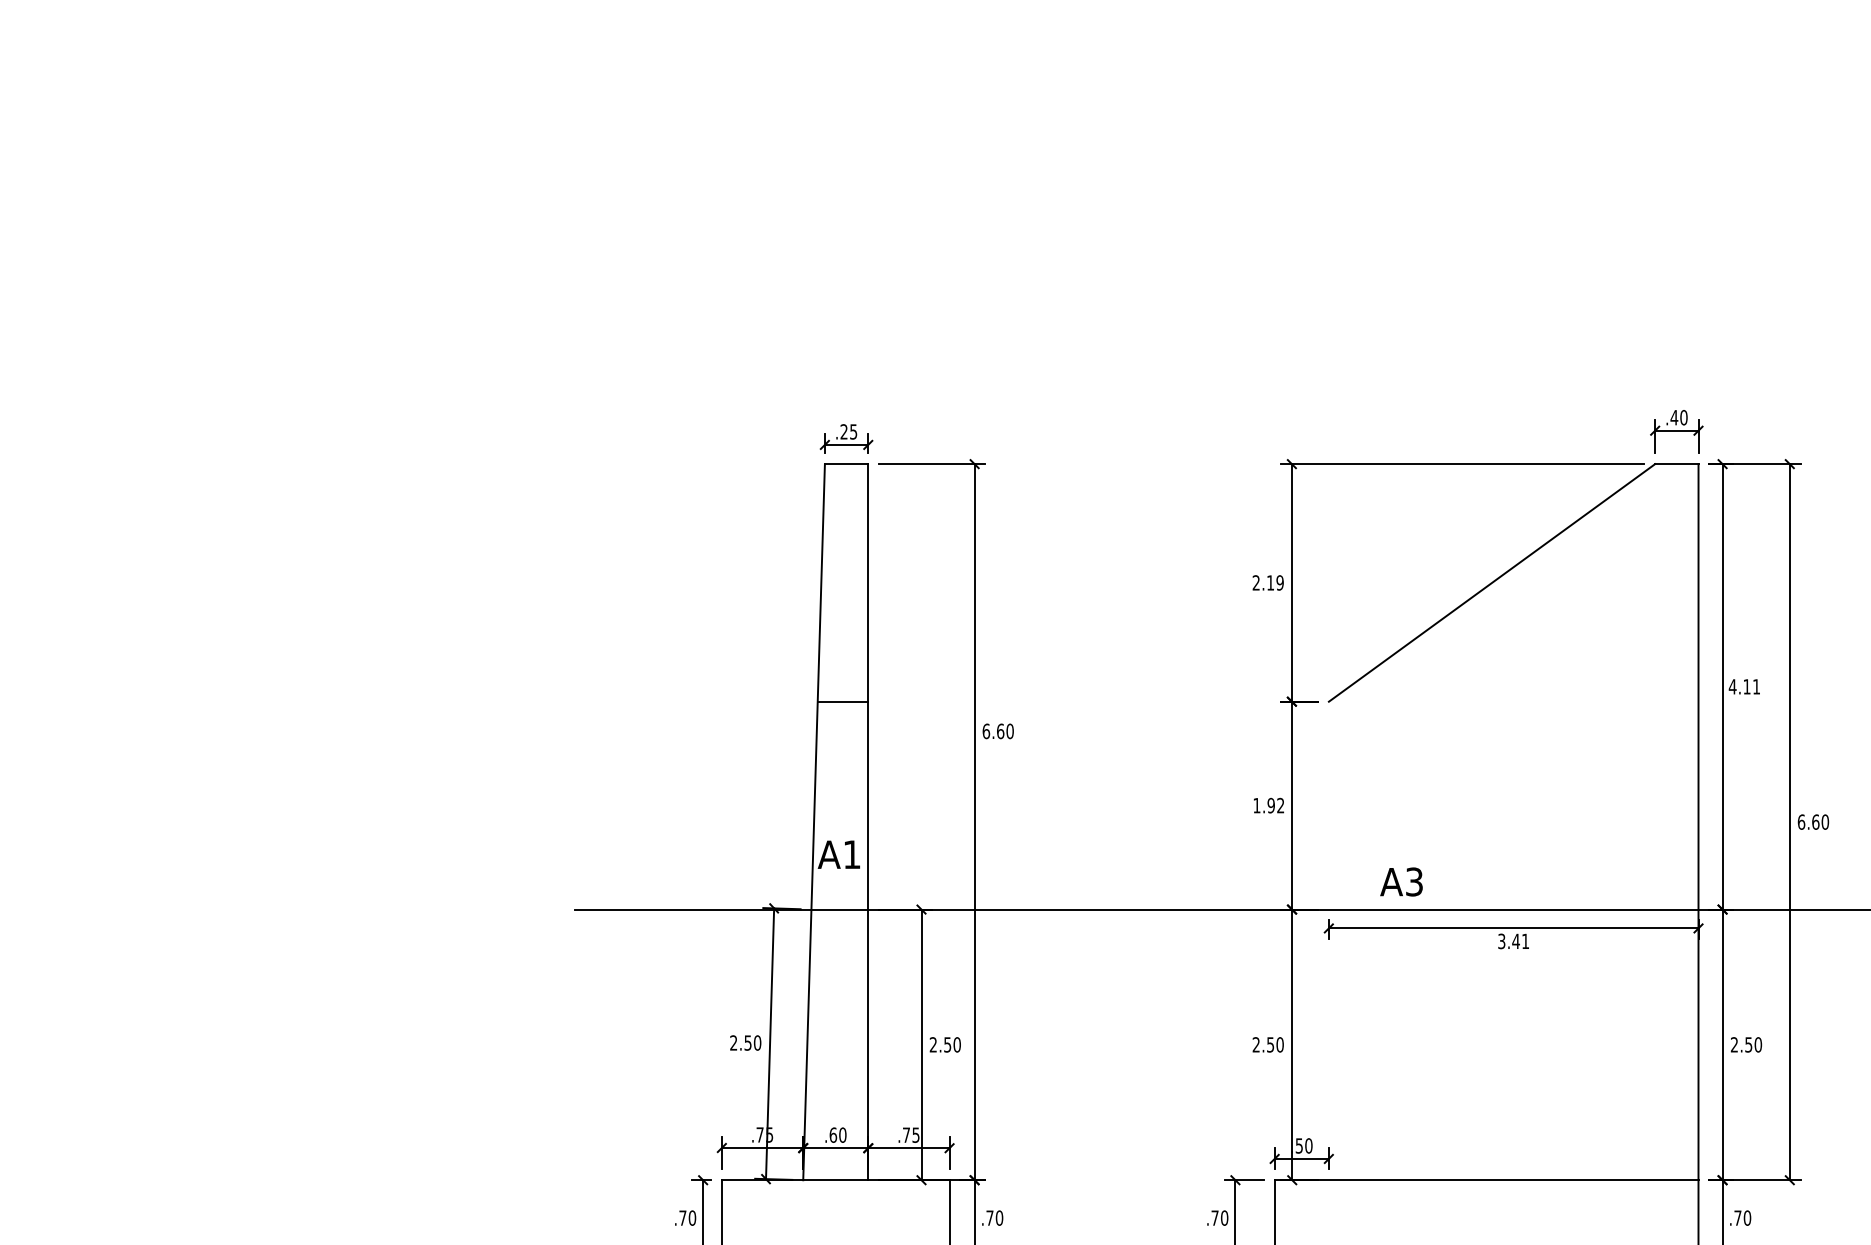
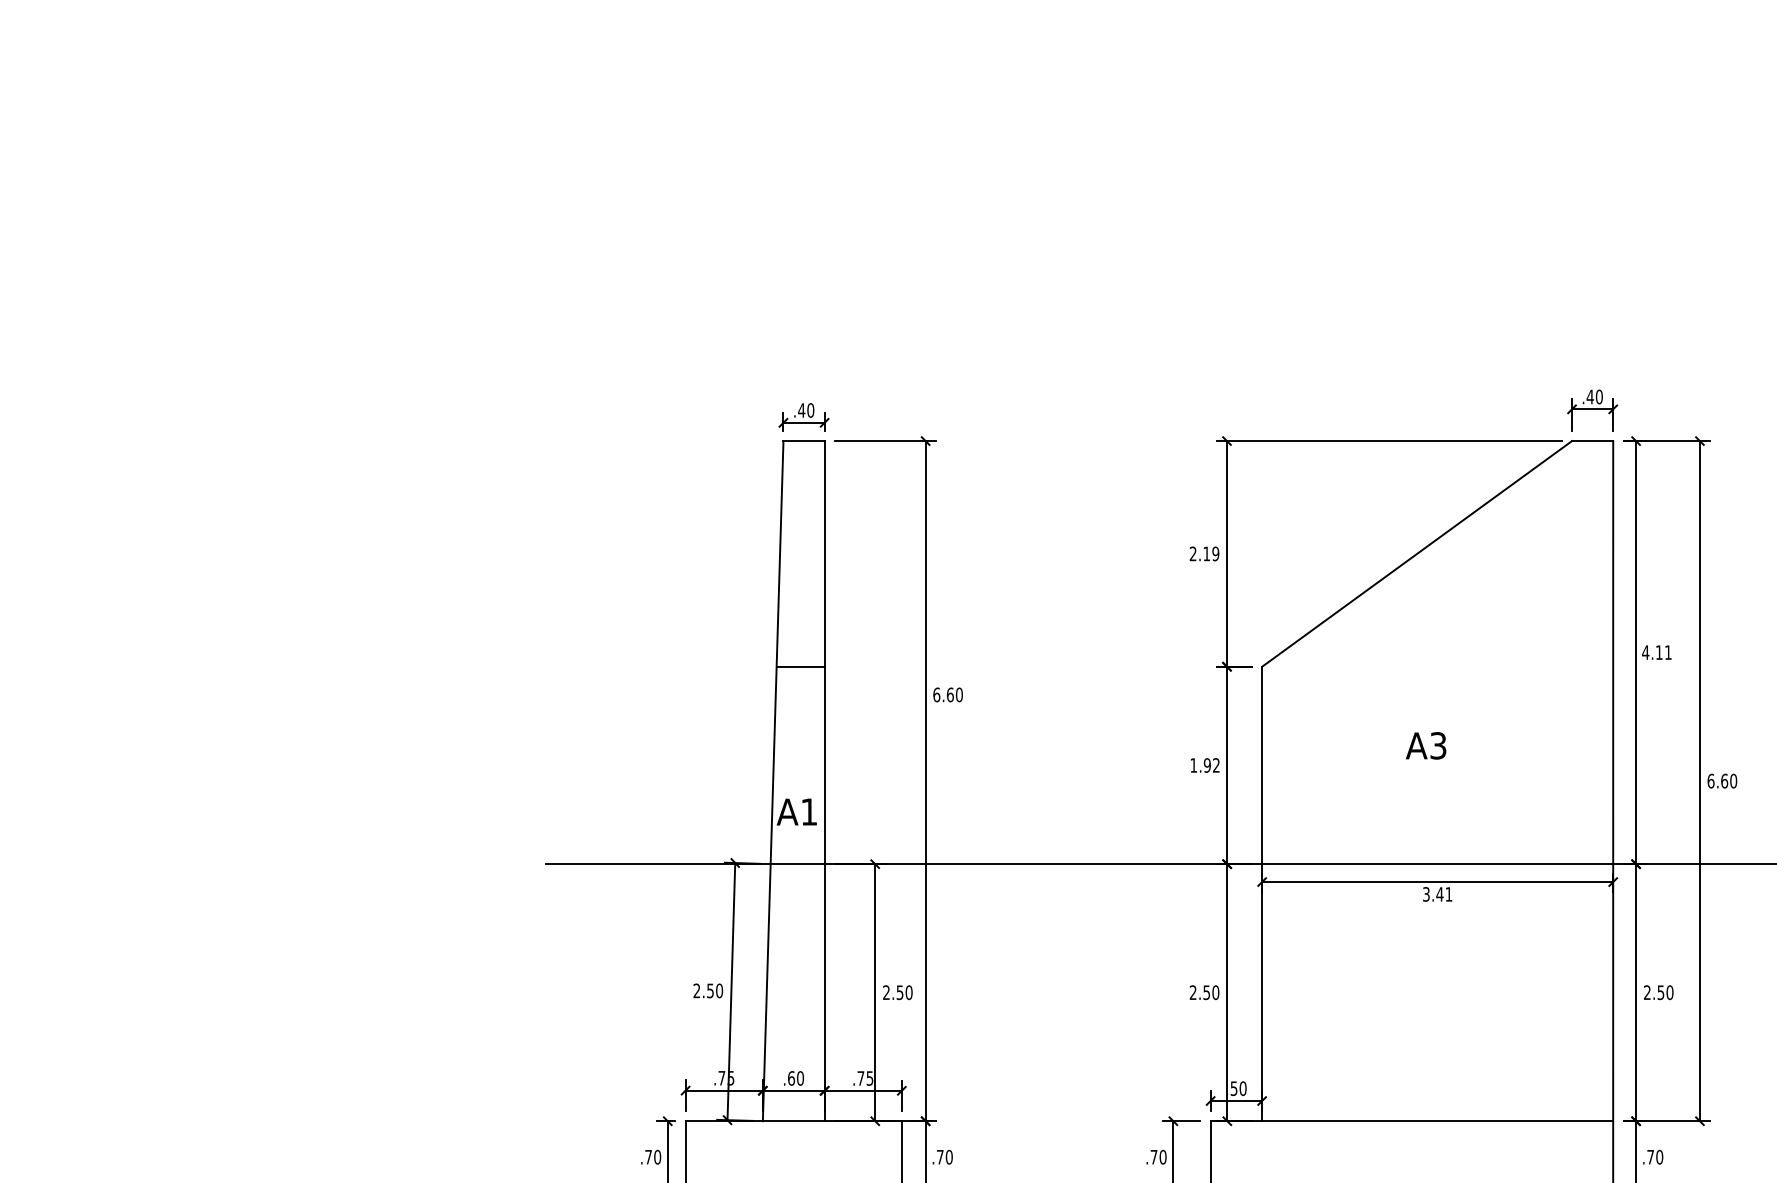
text: (848, 431) -> (805, 410), .25 -> .40
text: (1401, 881) -> (1426, 745), moved
line: (1328, 940) -> (1261, 893), added

